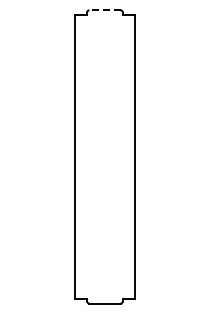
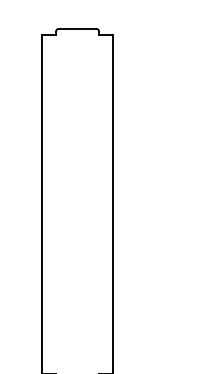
line: (105, 10) -> (78, 29), dashed -> solid

